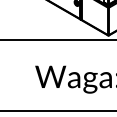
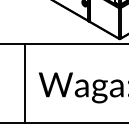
line: (23, 74) -> (25, 82), added

